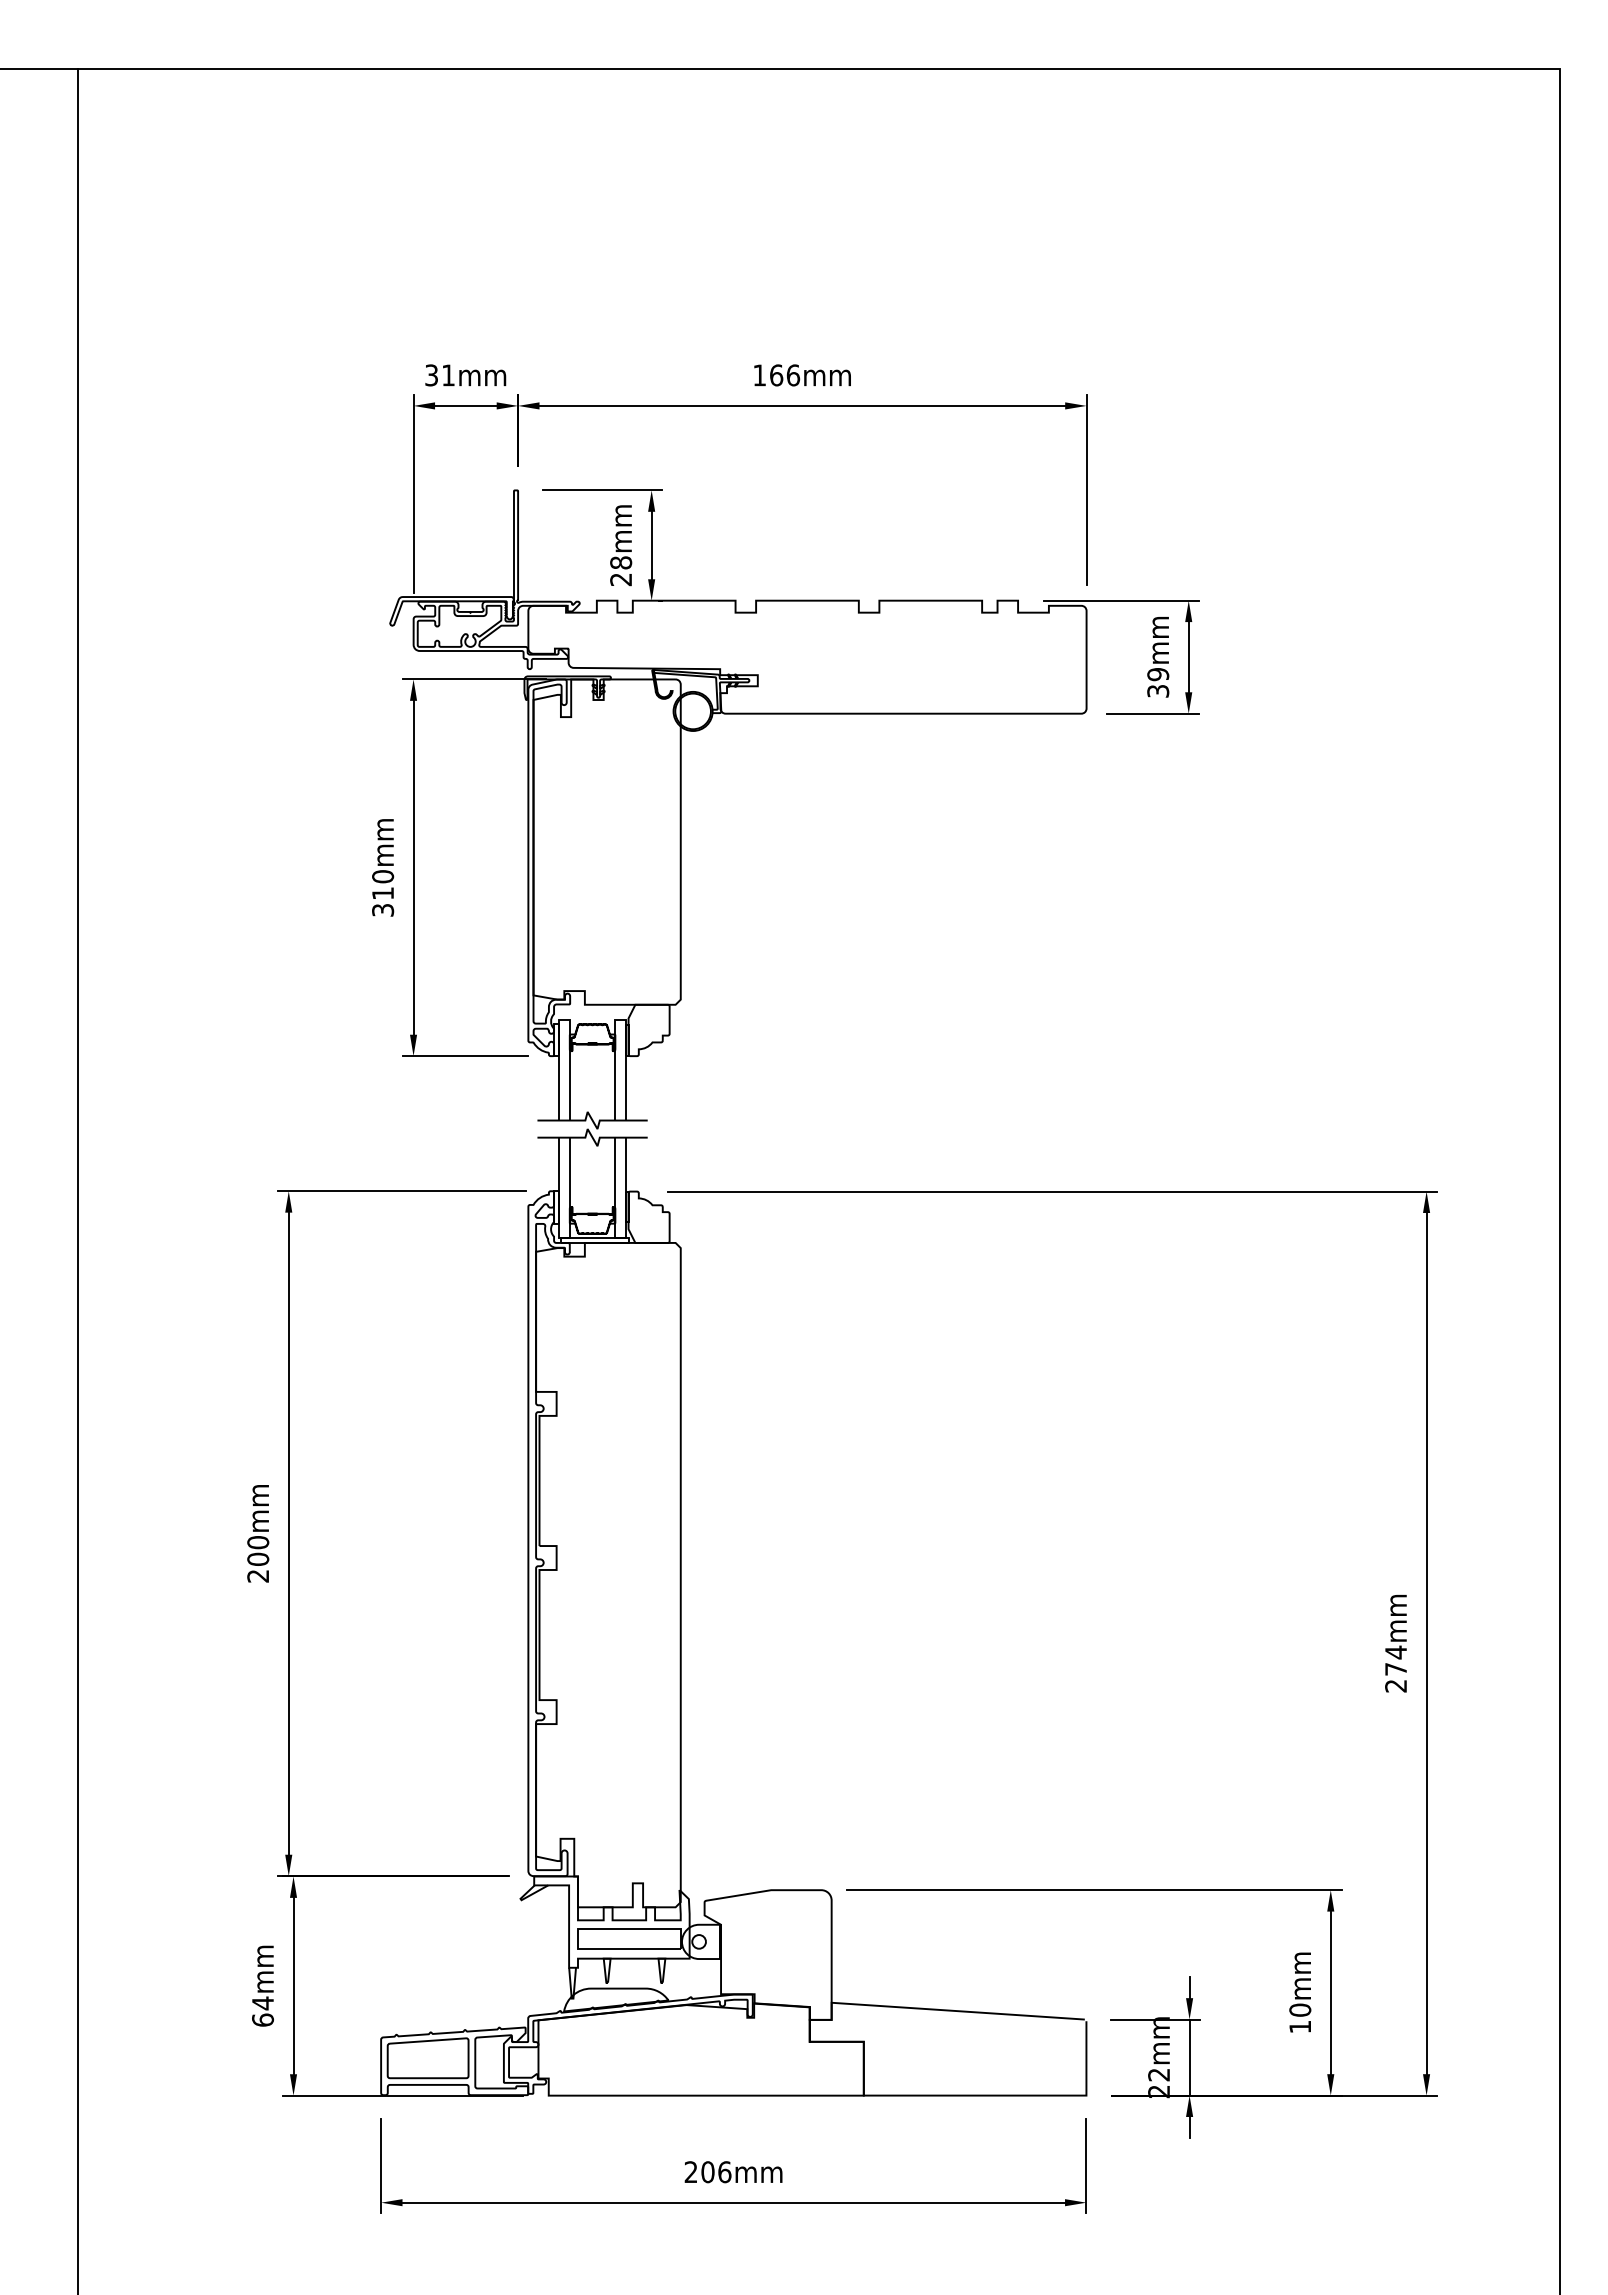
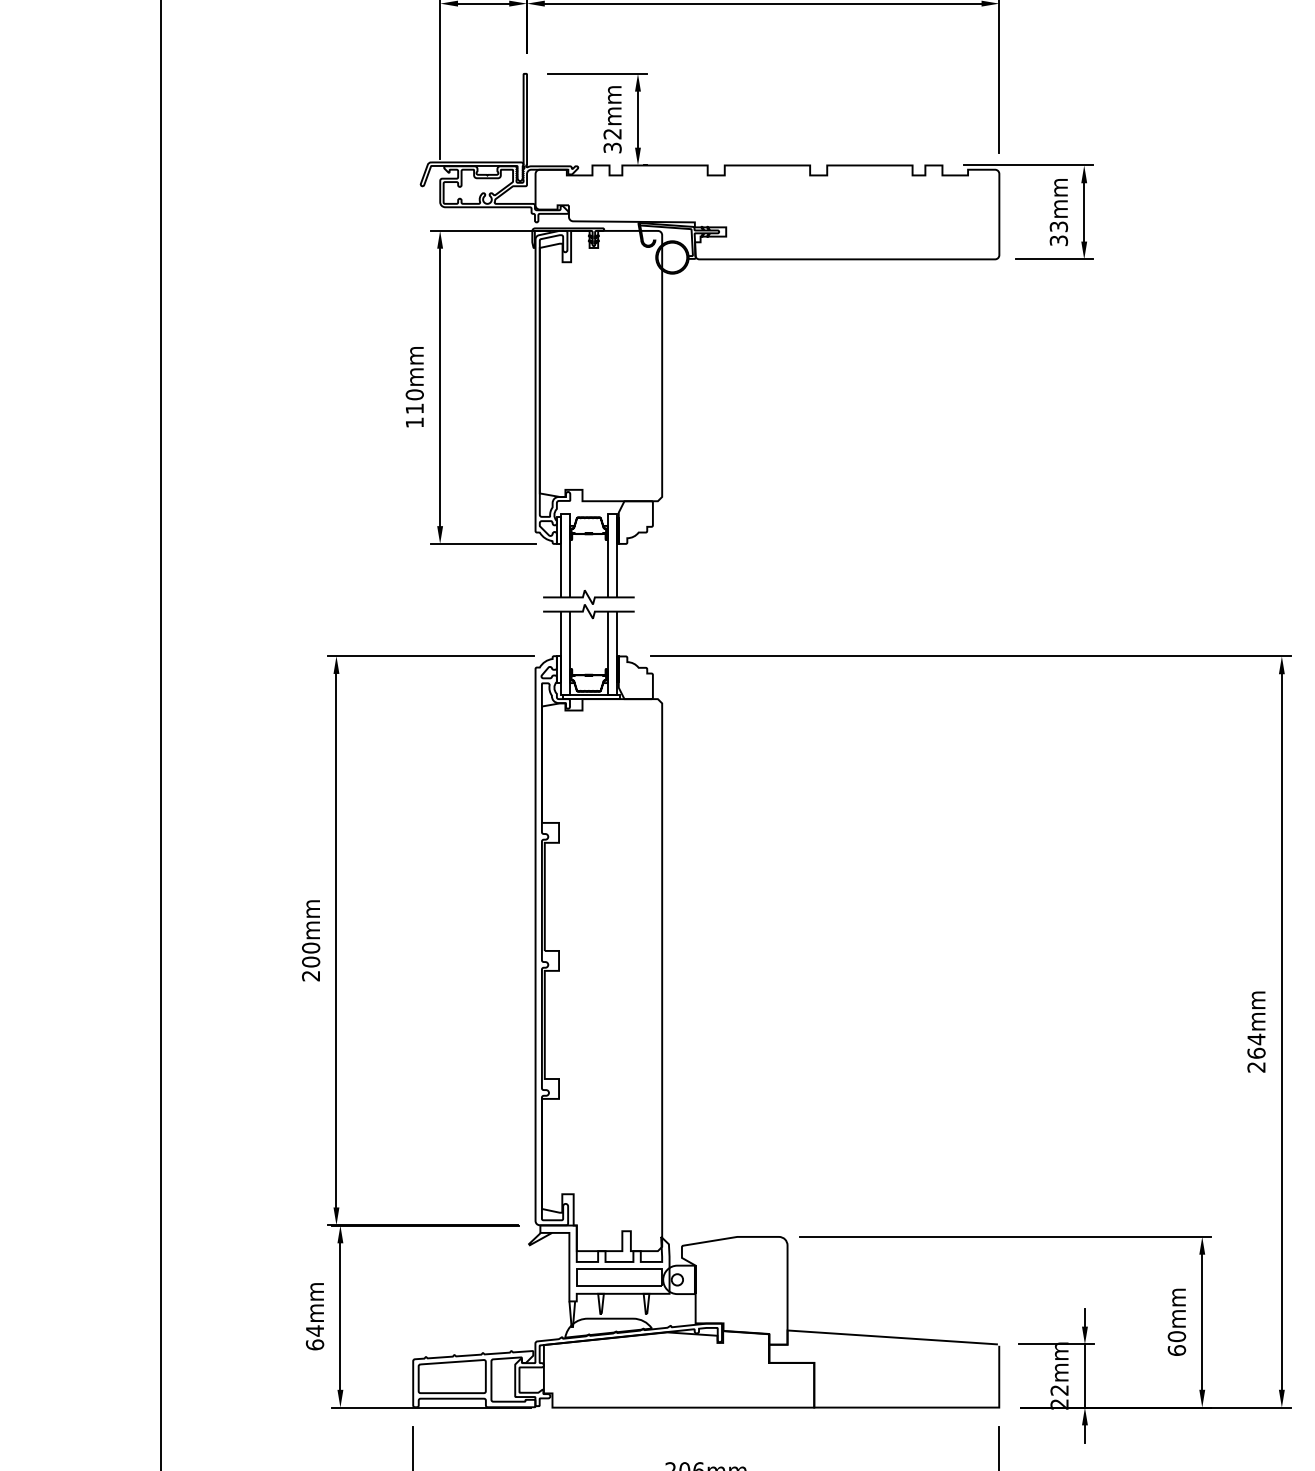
text: (621, 571) -> (612, 141), 28mm -> 32mm
text: (1157, 674) -> (1058, 226), 39mm -> 33mm
text: (383, 910) -> (415, 422), 310mm -> 110mm
text: (1396, 1668) -> (1256, 1052), 274mm -> 264mm
text: (1300, 2026) -> (1177, 1350), 10mm -> 60mm

